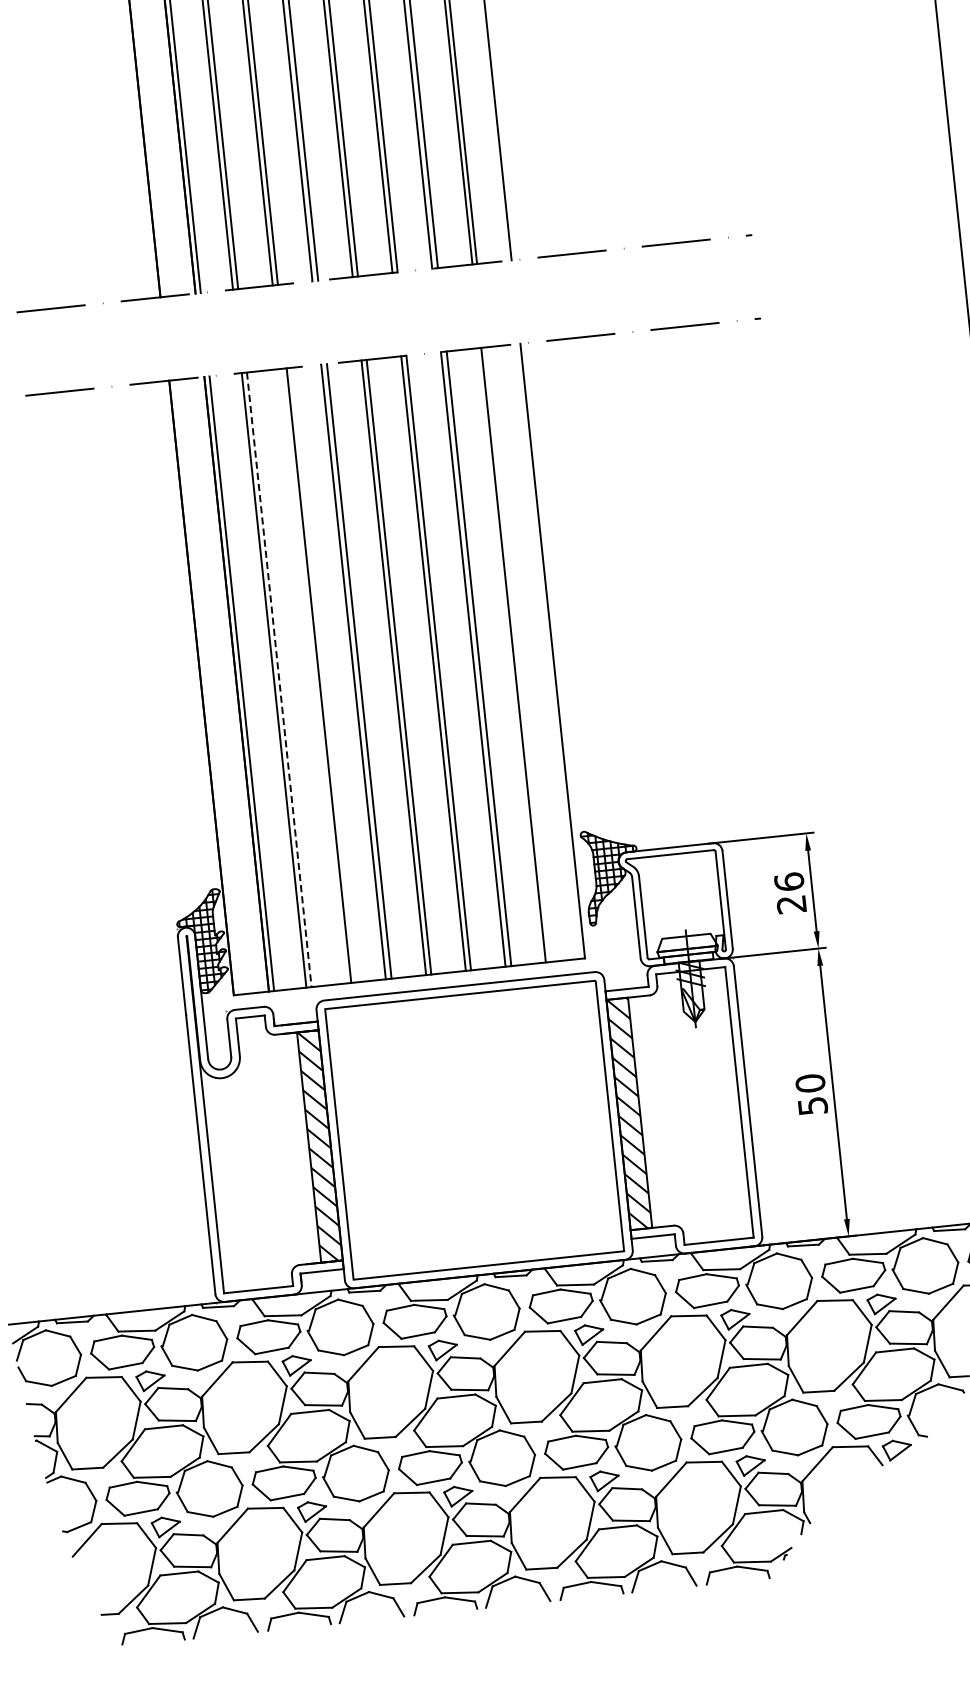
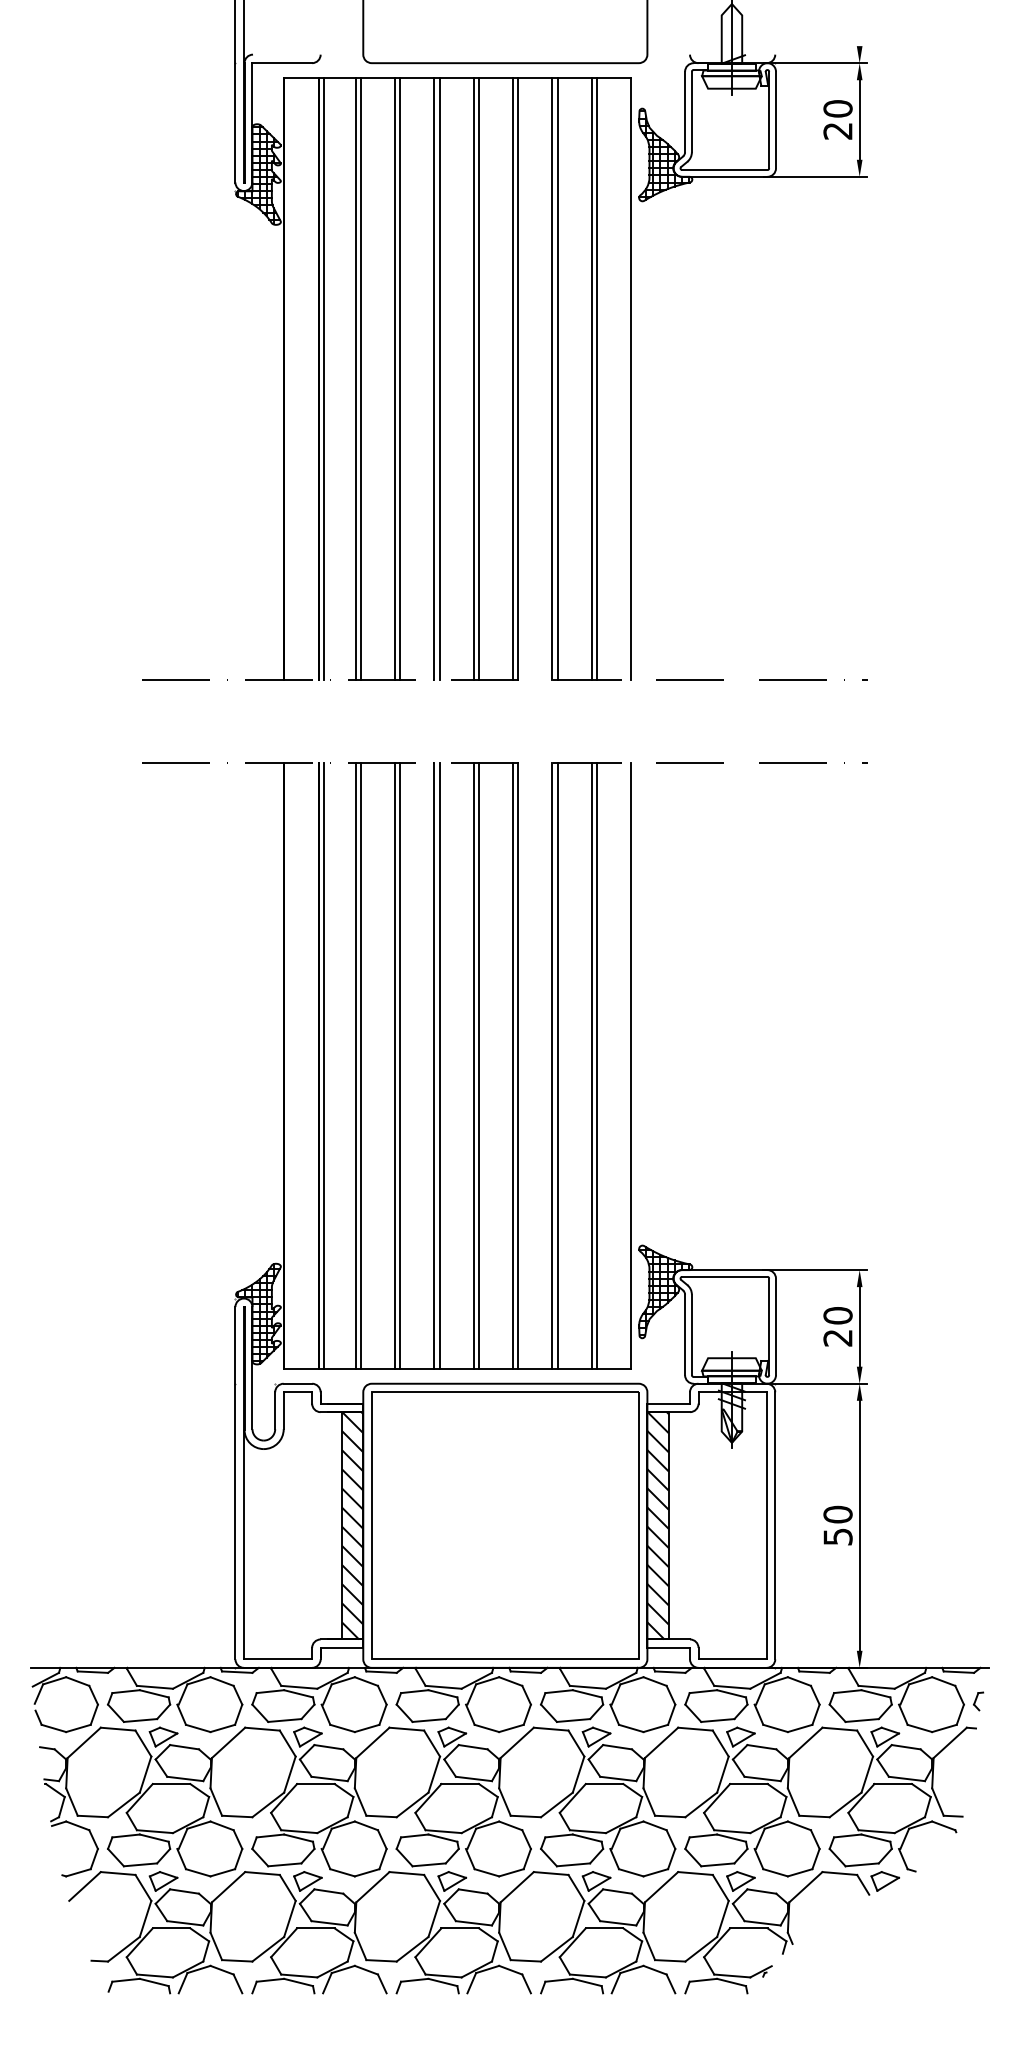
line: (517, 654) -> (596, 1065), added
line: (313, 675) -> (394, 1065), added
line: (279, 680) -> (360, 1066), dashed -> solid
text: (788, 881) -> (837, 1315), 26 -> 20

